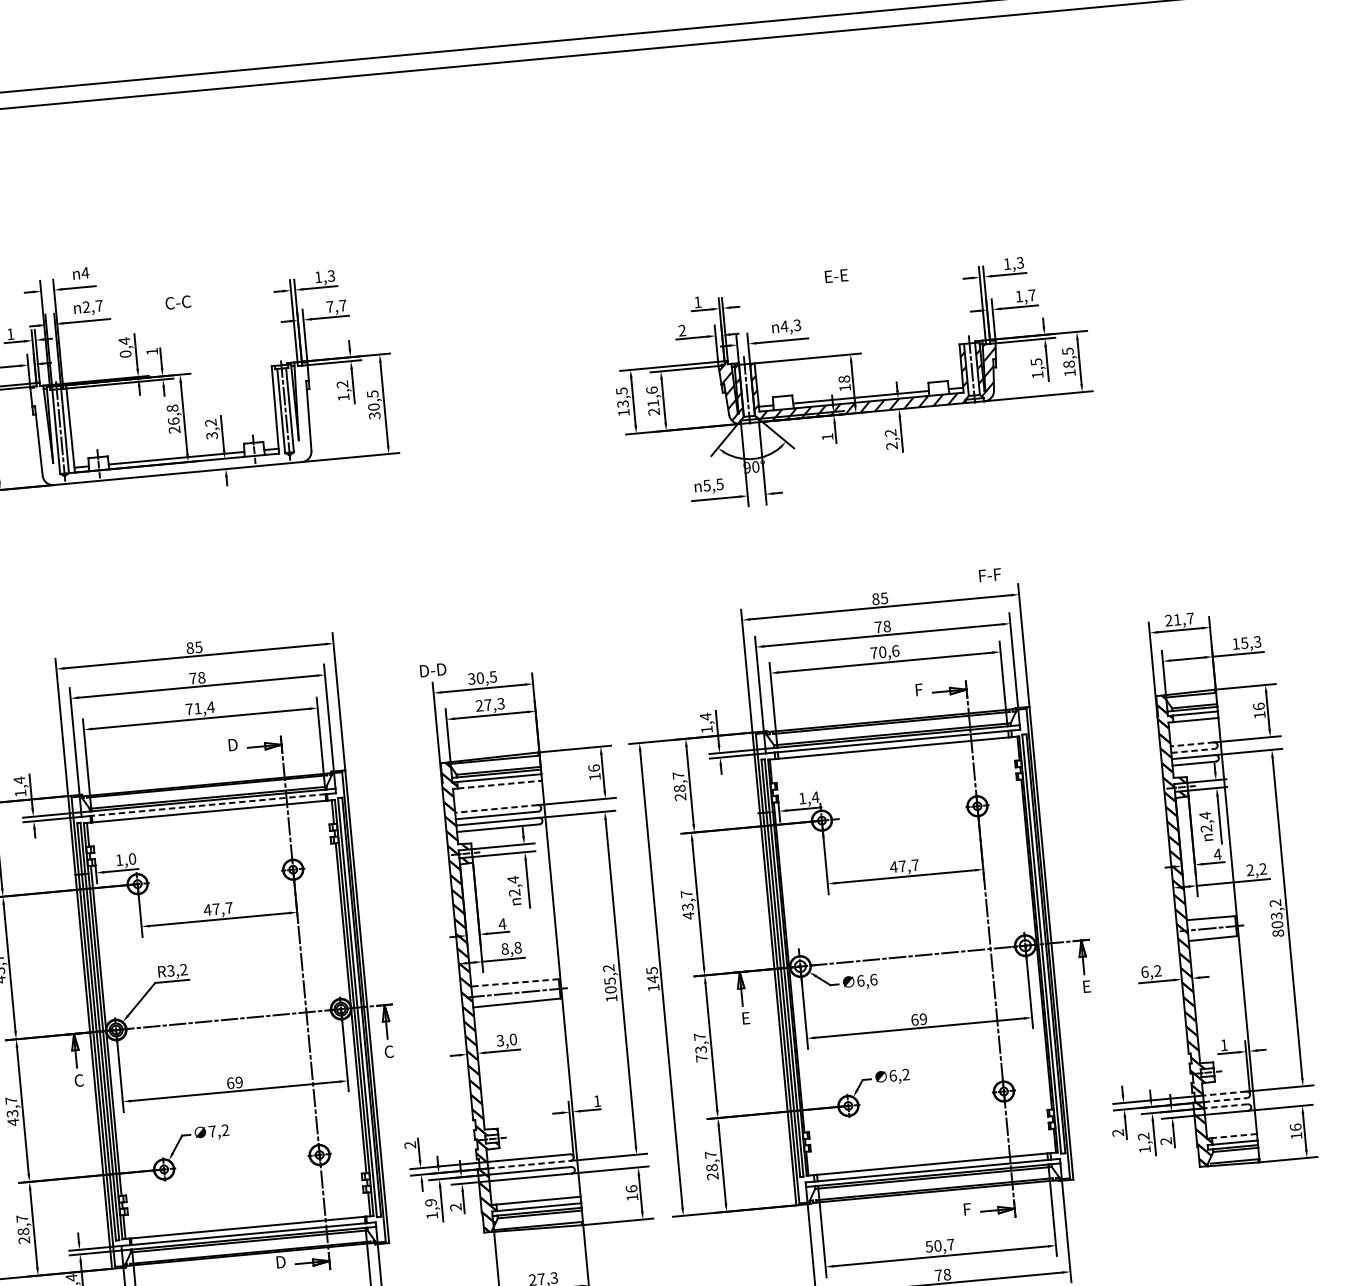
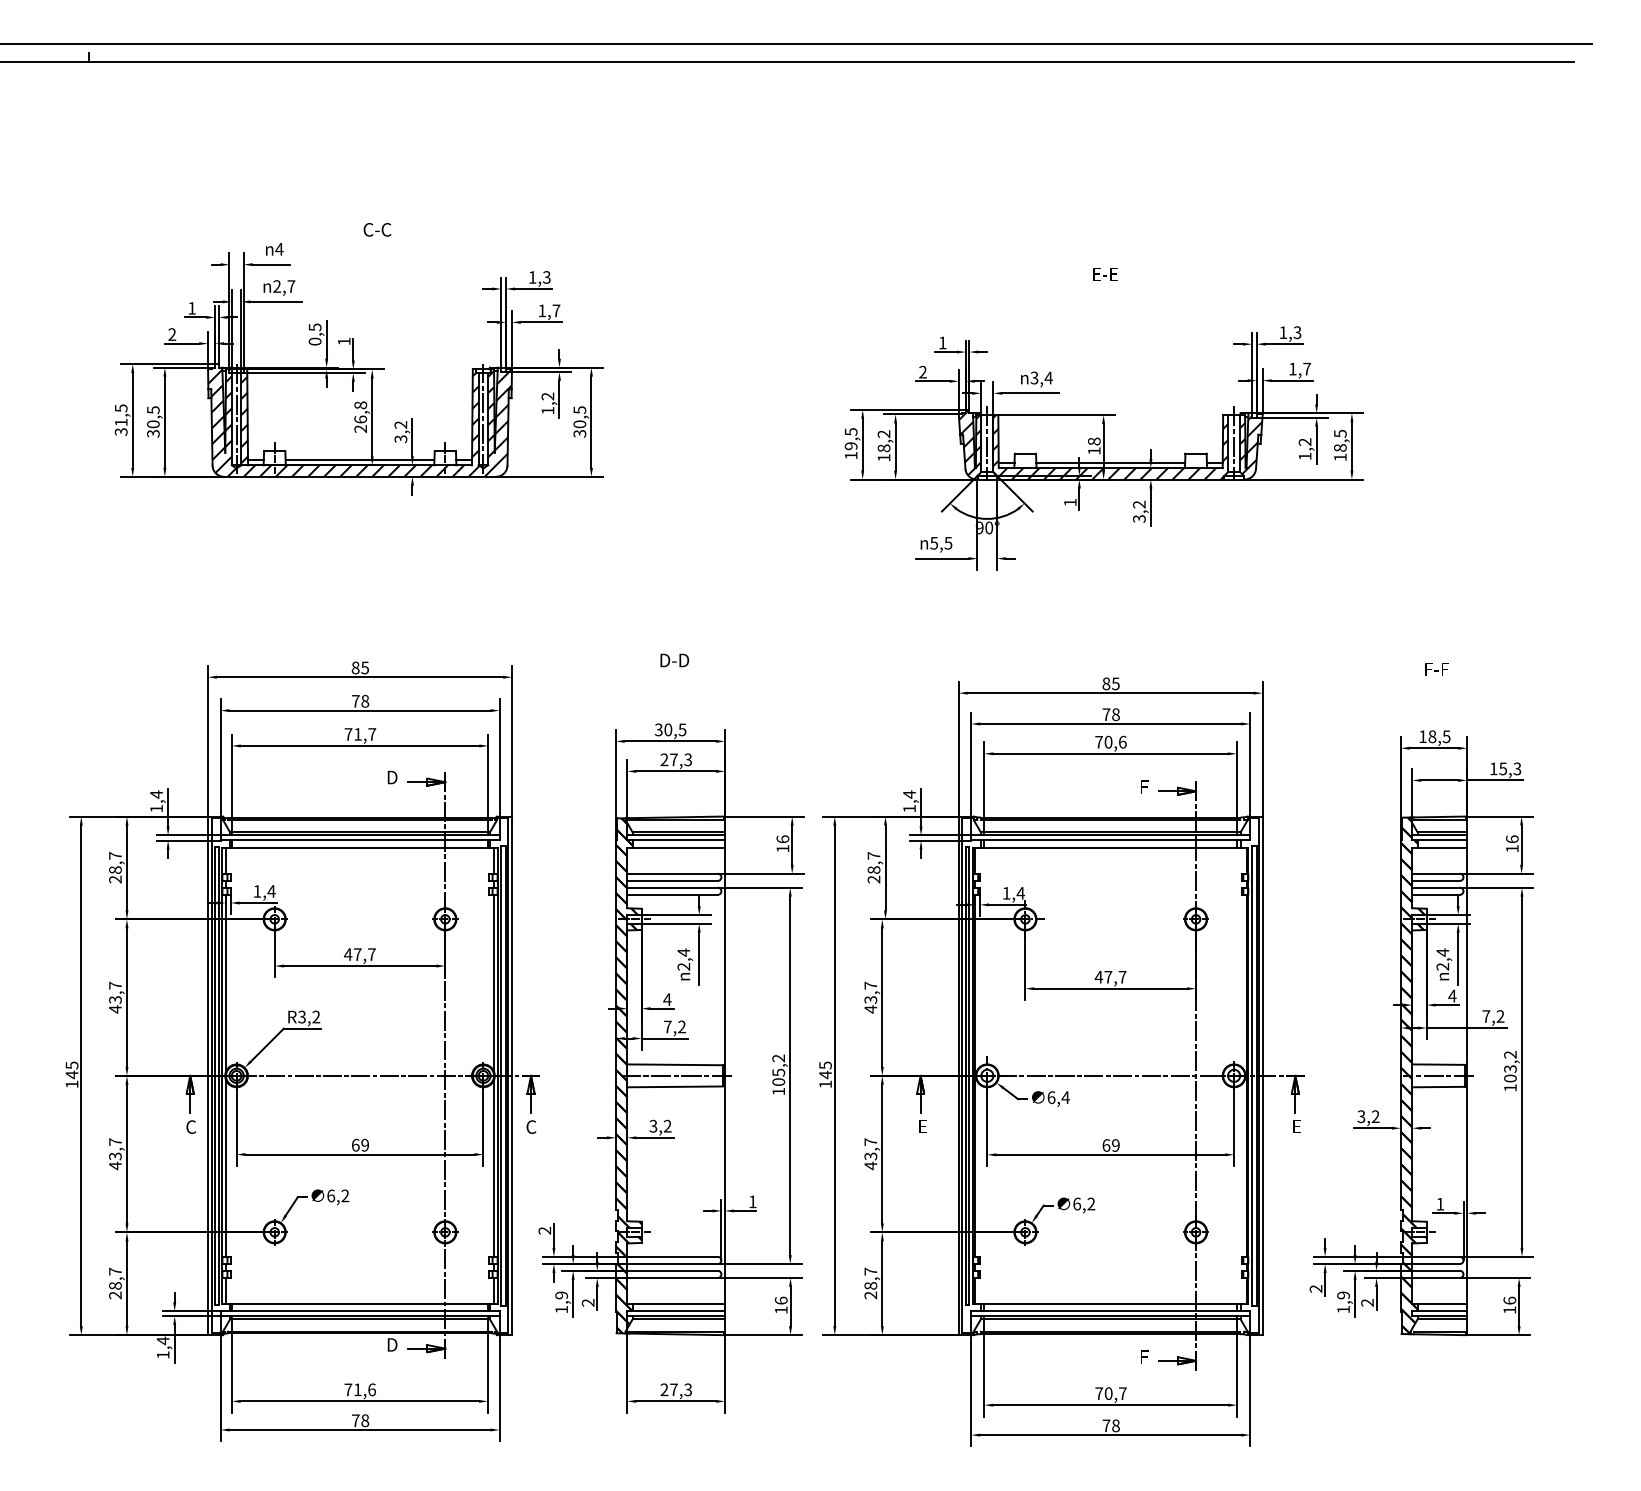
text: (836, 276) -> (1105, 274), moved
text: (178, 302) -> (377, 229), moved
text: (330, 306) -> (542, 310), 7,7 -> 1,7
text: (790, 325) -> (1041, 377), 4,3 -> 3,4
text: (123, 341) -> (314, 327), 0,4 -> 0,5
text: (1035, 362) -> (1304, 442), 1,5 -> 1,2
text: (652, 400) -> (883, 445), 21,6 -> 18,2
text: (623, 404) -> (851, 446), 13,5 -> 19,5
hatch: (173, 424) -> (360, 422), added
text: (892, 445) -> (1139, 518), 2,2 -> 3,2
text: (989, 575) -> (1436, 669), moved
text: (1179, 619) -> (1434, 736), 21,7 -> 18,5
text: (432, 670) -> (674, 660), moved
text: (211, 707) -> (372, 734), 71,4 -> 71,7
line: (1192, 744) -> (1436, 873), dashed -> solid
line: (1193, 750) -> (1436, 880), dashed -> solid
line: (500, 784) -> (679, 847), dashed -> solid
line: (208, 805) -> (359, 840), dashed -> solid
line: (496, 808) -> (672, 873), dashed -> solid
text: (132, 859) -> (271, 891), 1,0 -> 1,4
text: (1250, 870) -> (1486, 1016), 2,2 -> 7,2
text: (1278, 932) -> (1510, 1087), 803,2 -> 103,2
text: (511, 948) -> (674, 1026), 8,8 -> 7,2
text: (1144, 971) -> (1361, 1116), 6,2 -> 3,2
text: (873, 979) -> (1065, 1097), 6,6 -> 6,4
line: (515, 982) -> (675, 1064), dashed -> solid
text: (513, 1039) -> (667, 1126), 3,0 -> 3,2
text: (701, 1058) -> (870, 1165), 73,7 -> 43,7
line: (1225, 1093) -> (1436, 1256), dashed -> solid
line: (1225, 1100) -> (1436, 1264), dashed -> solid
line: (1226, 1105) -> (1436, 1270), dashed -> solid
text: (212, 1131) -> (331, 1195), 7,2 -> 6,2
text: (1143, 1136) -> (1343, 1295), 1,2 -> 1,9
line: (1234, 1136) -> (1442, 1304), dashed -> solid
line: (530, 1165) -> (673, 1264), dashed -> solid
text: (929, 1246) -> (1099, 1393), 50,7 -> 70,7

